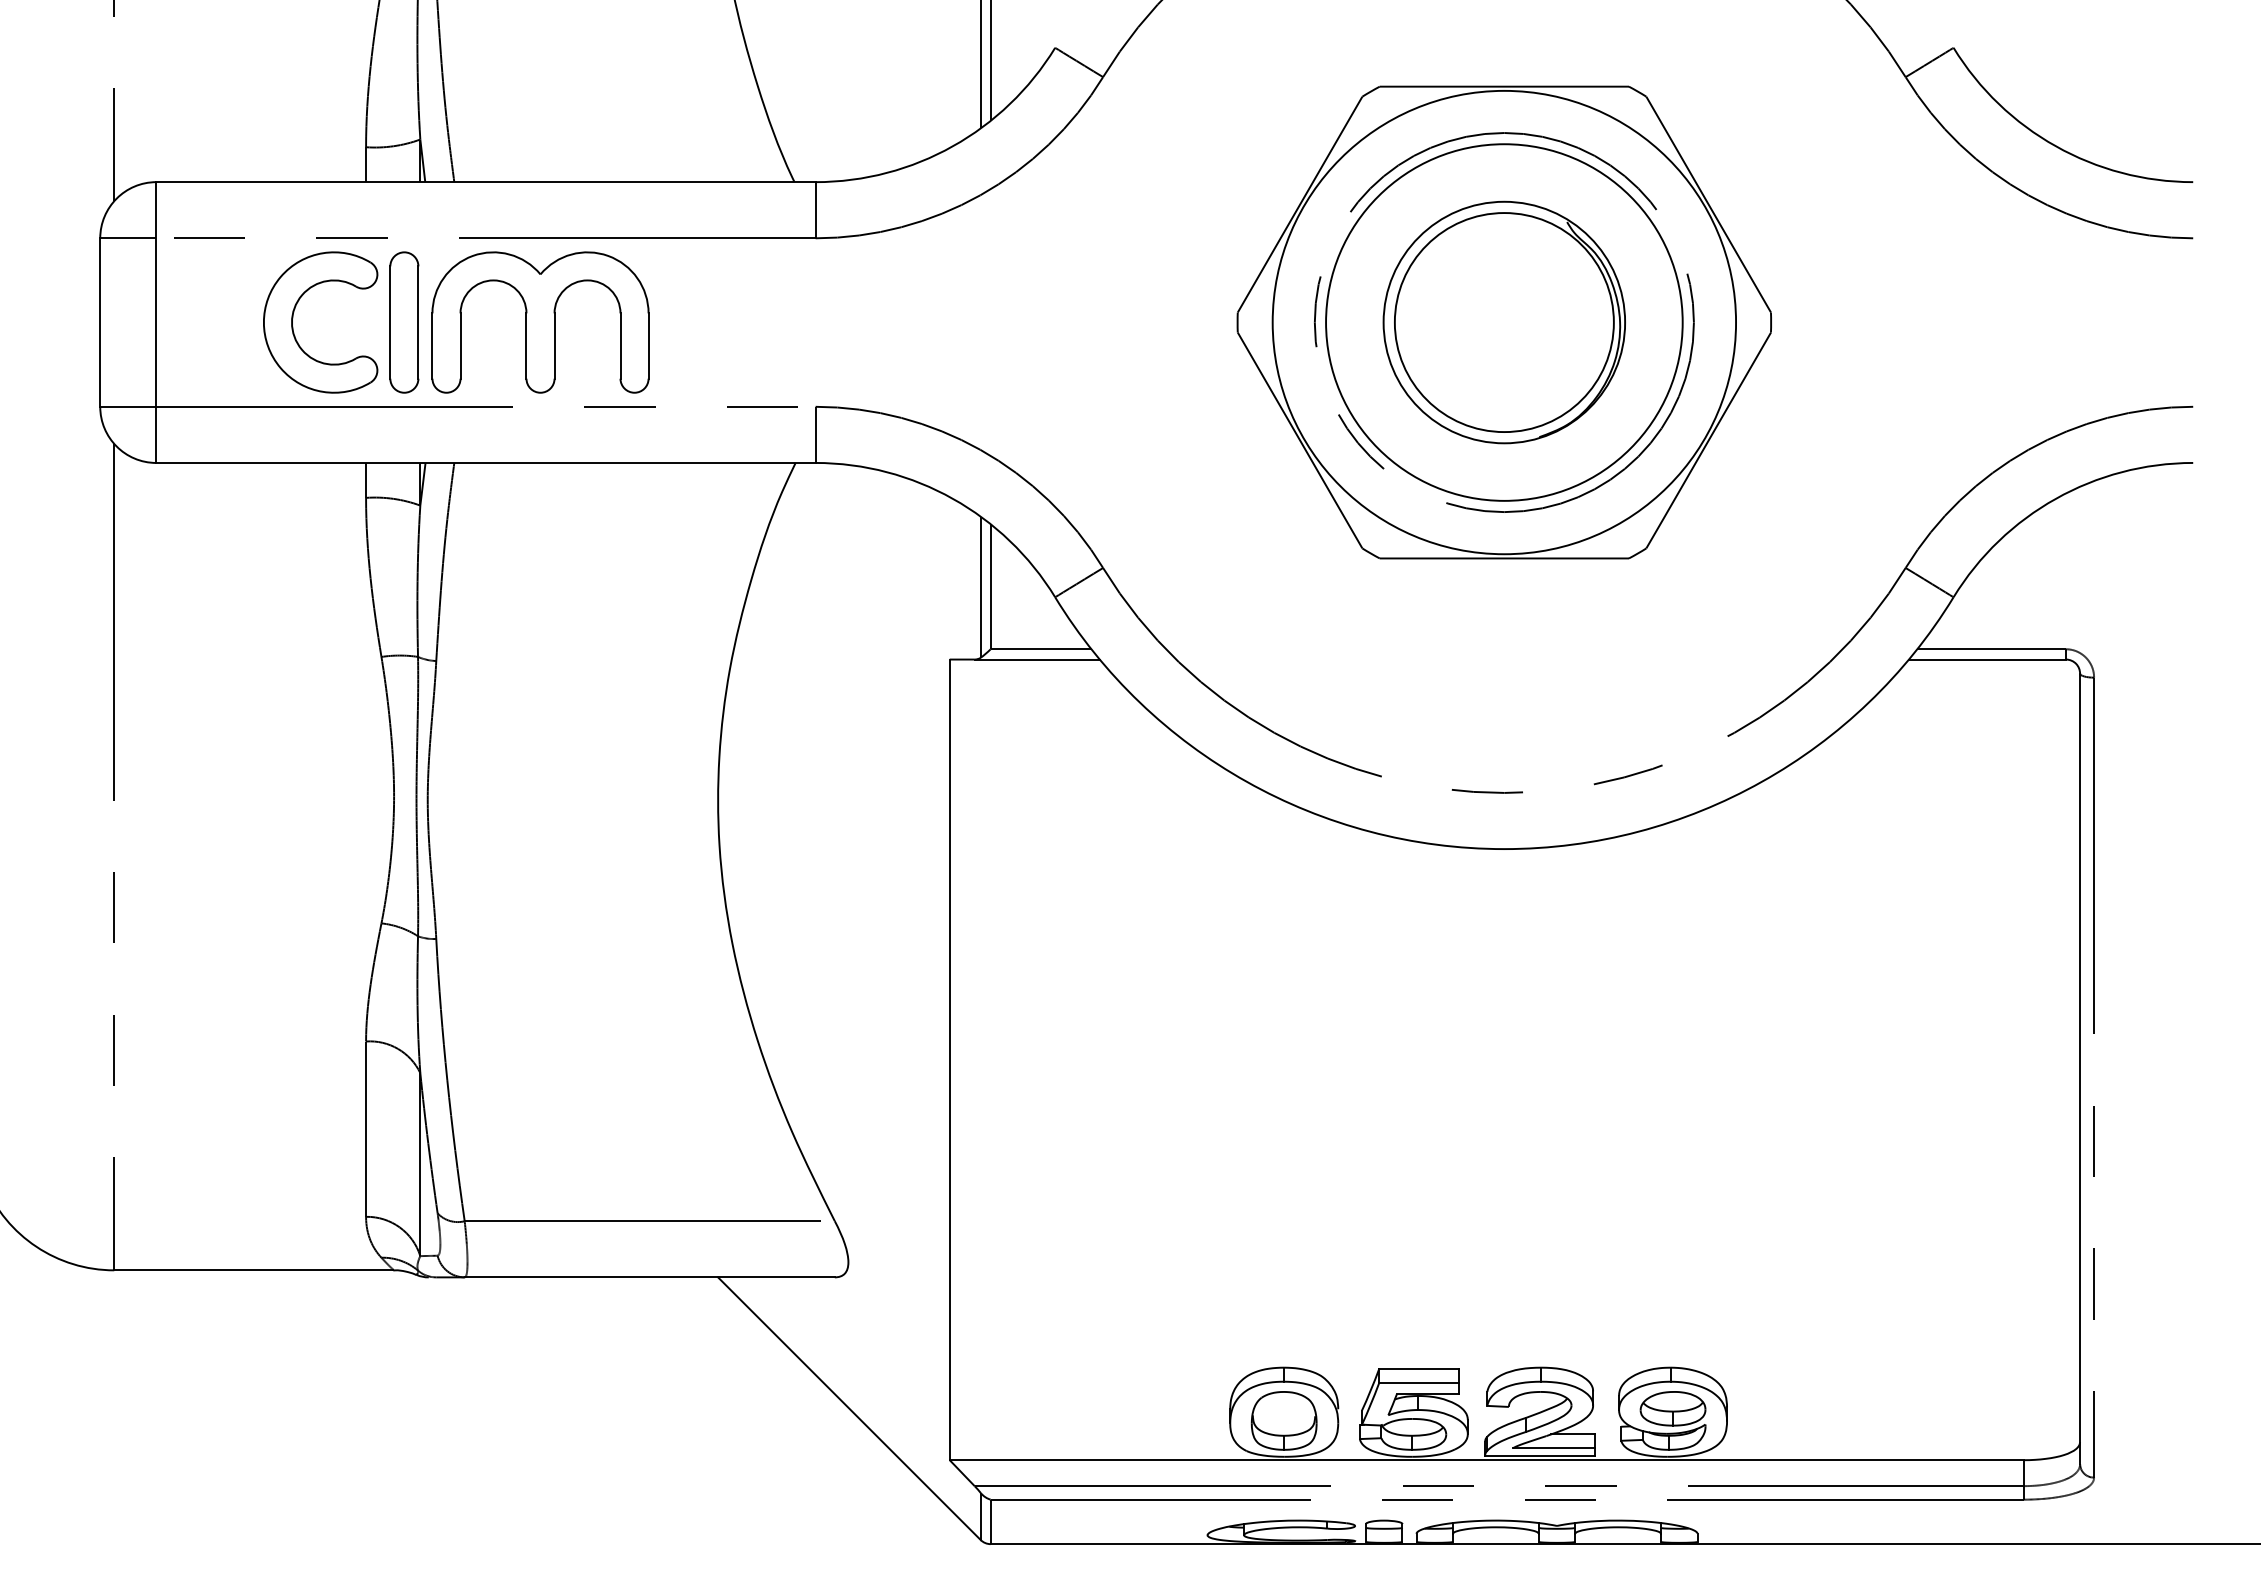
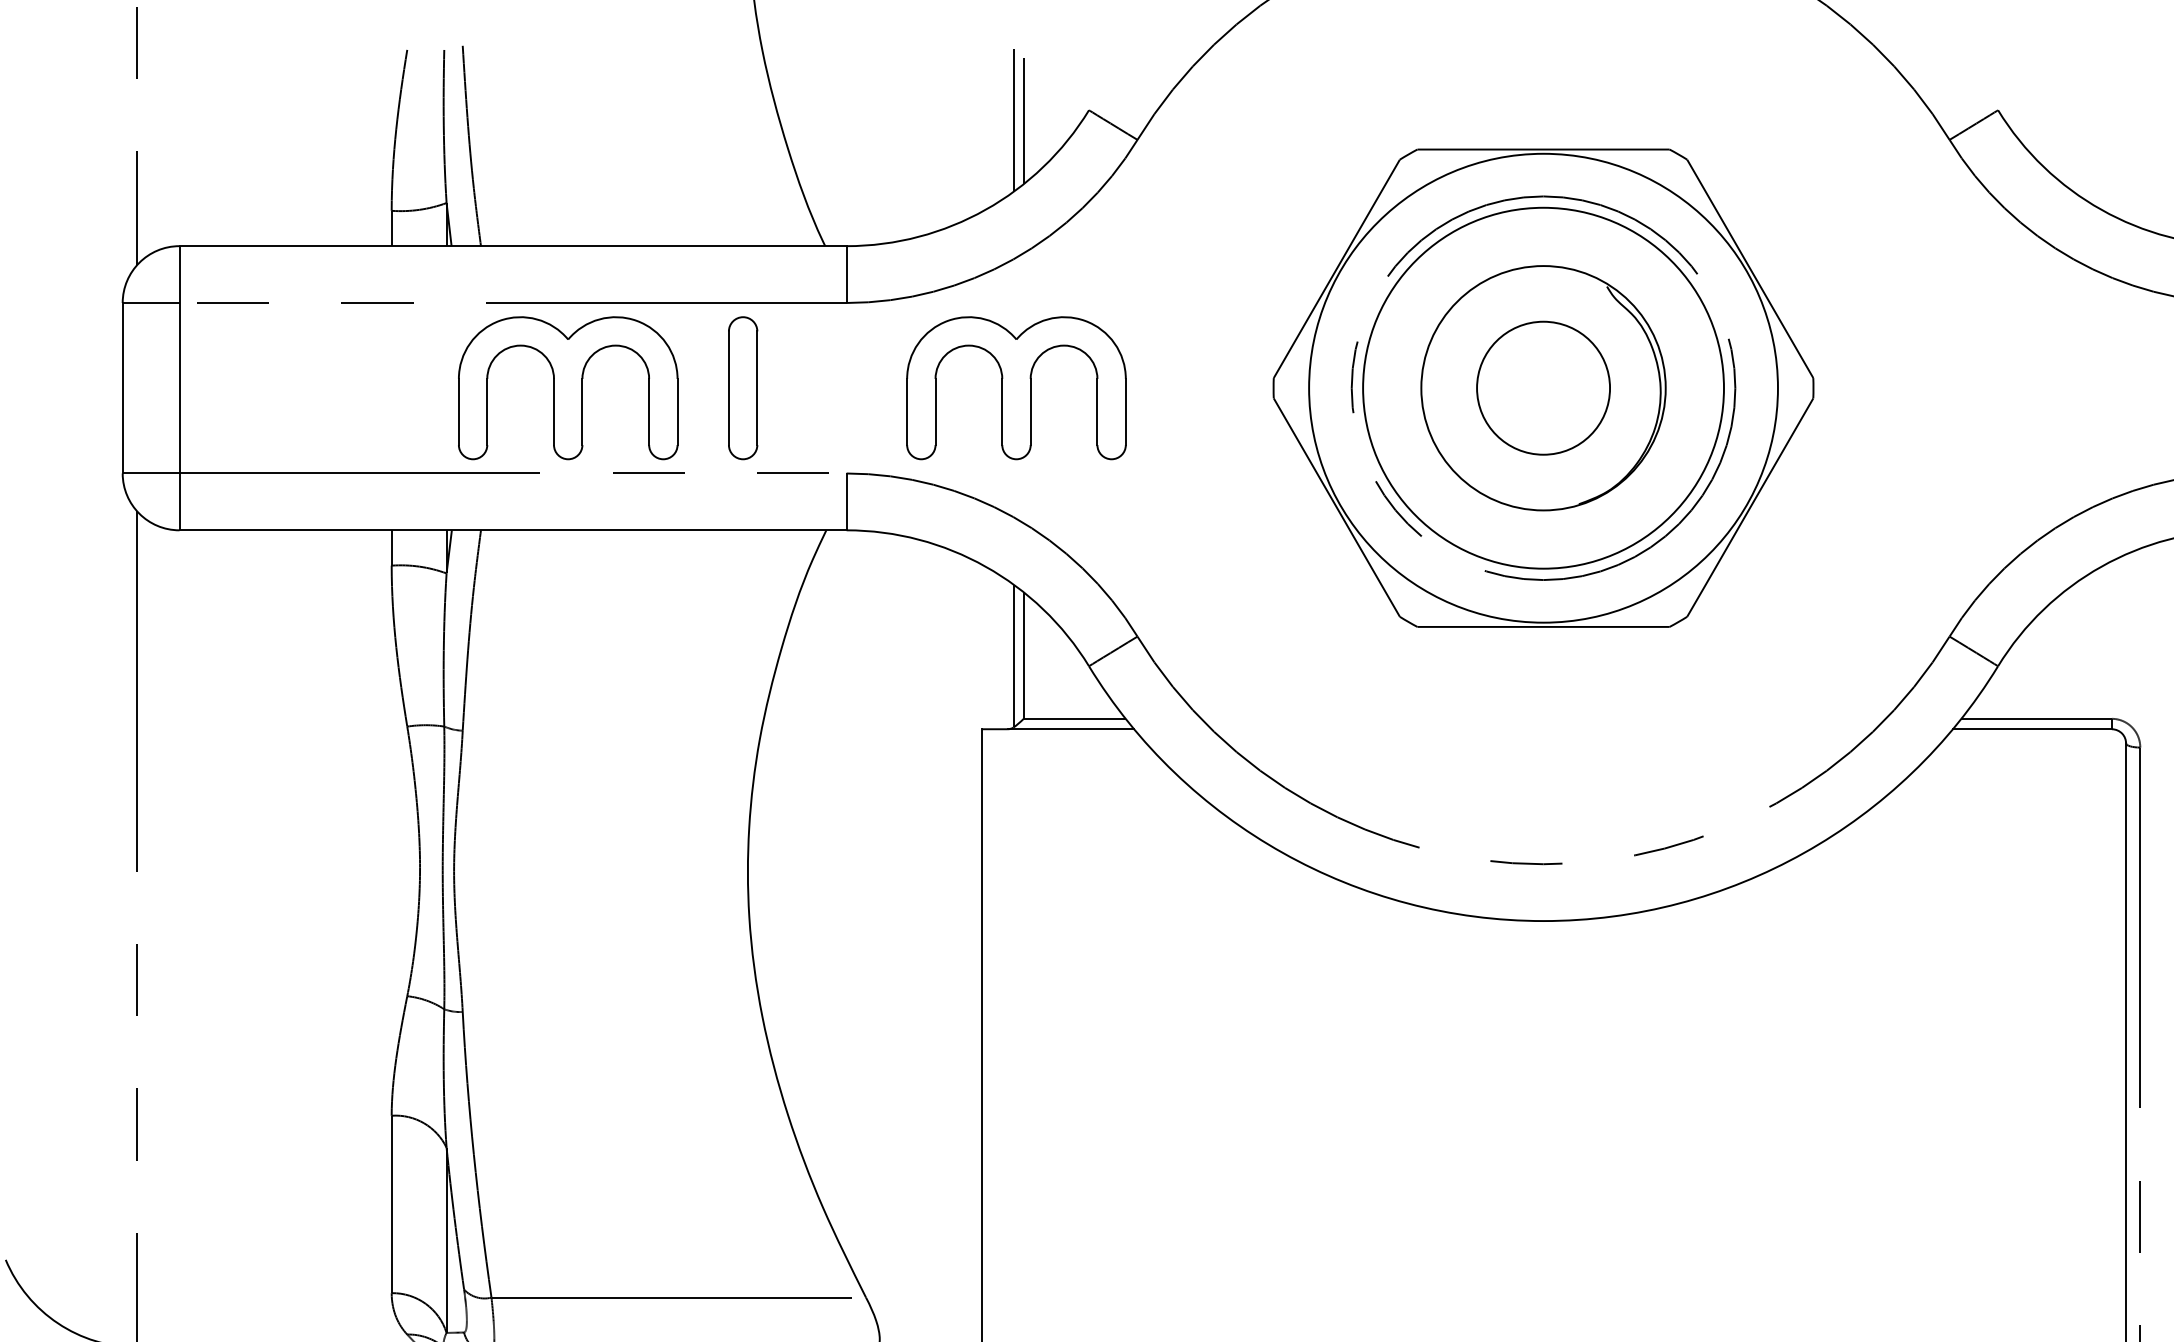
part: (293, 318) -> (318, 384), removed
part: (404, 322) -> (743, 388), moved
part: (983, 322) -> (1016, 388), added
circle: (1503, 322) -> (1542, 388), size x0.6

